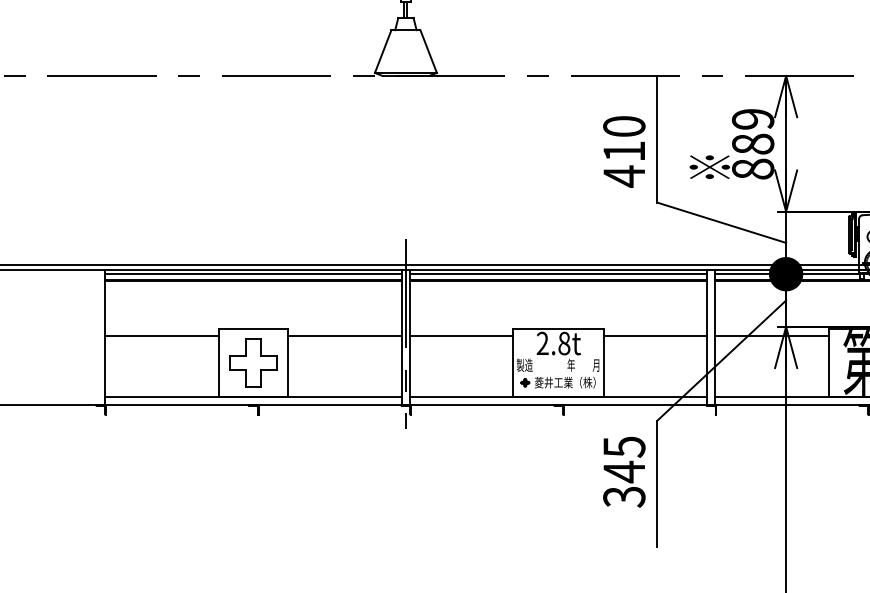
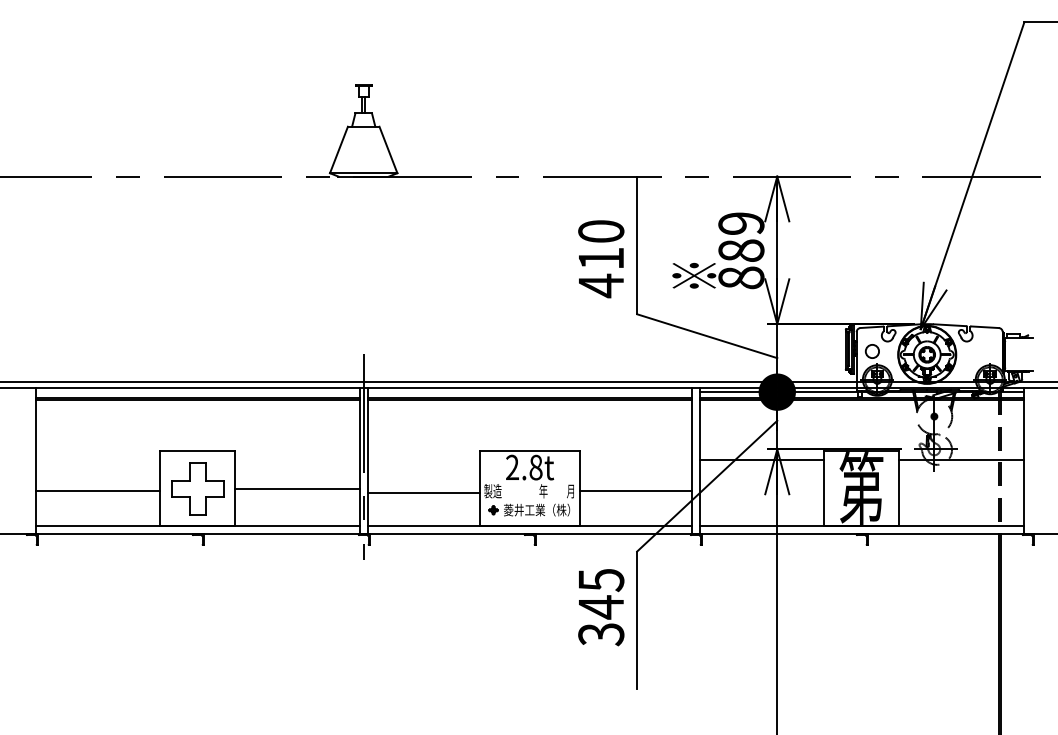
line: (253, 274) -> (197, 392), removed
line: (558, 274) -> (529, 392), removed
line: (161, 336) -> (97, 490), moved
line: (345, 336) -> (297, 488), moved
line: (460, 336) -> (423, 492), moved
line: (655, 336) -> (635, 490), moved

